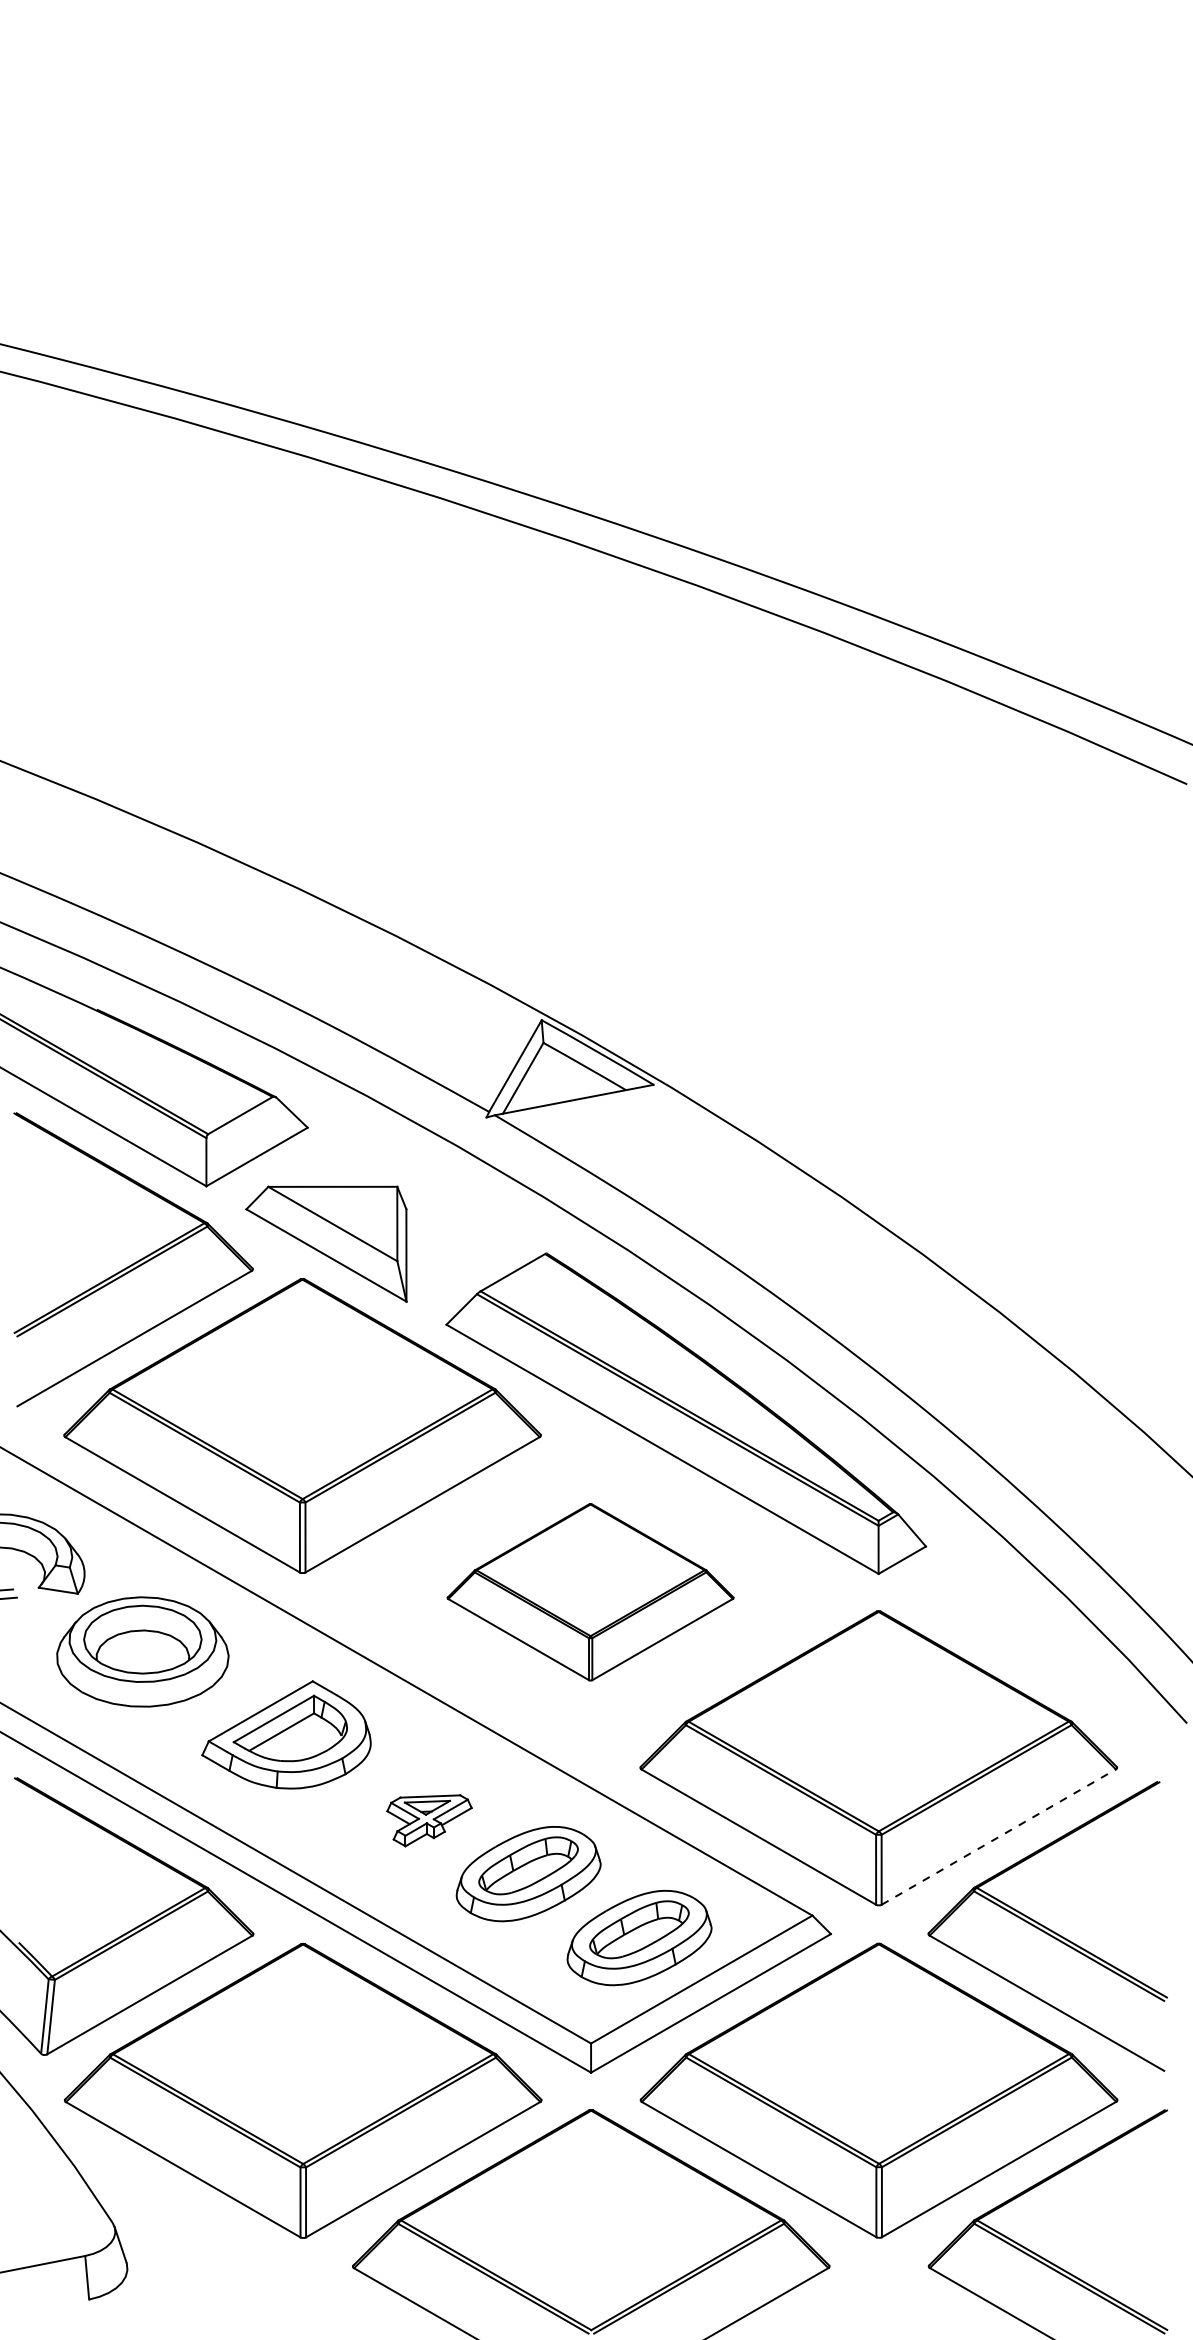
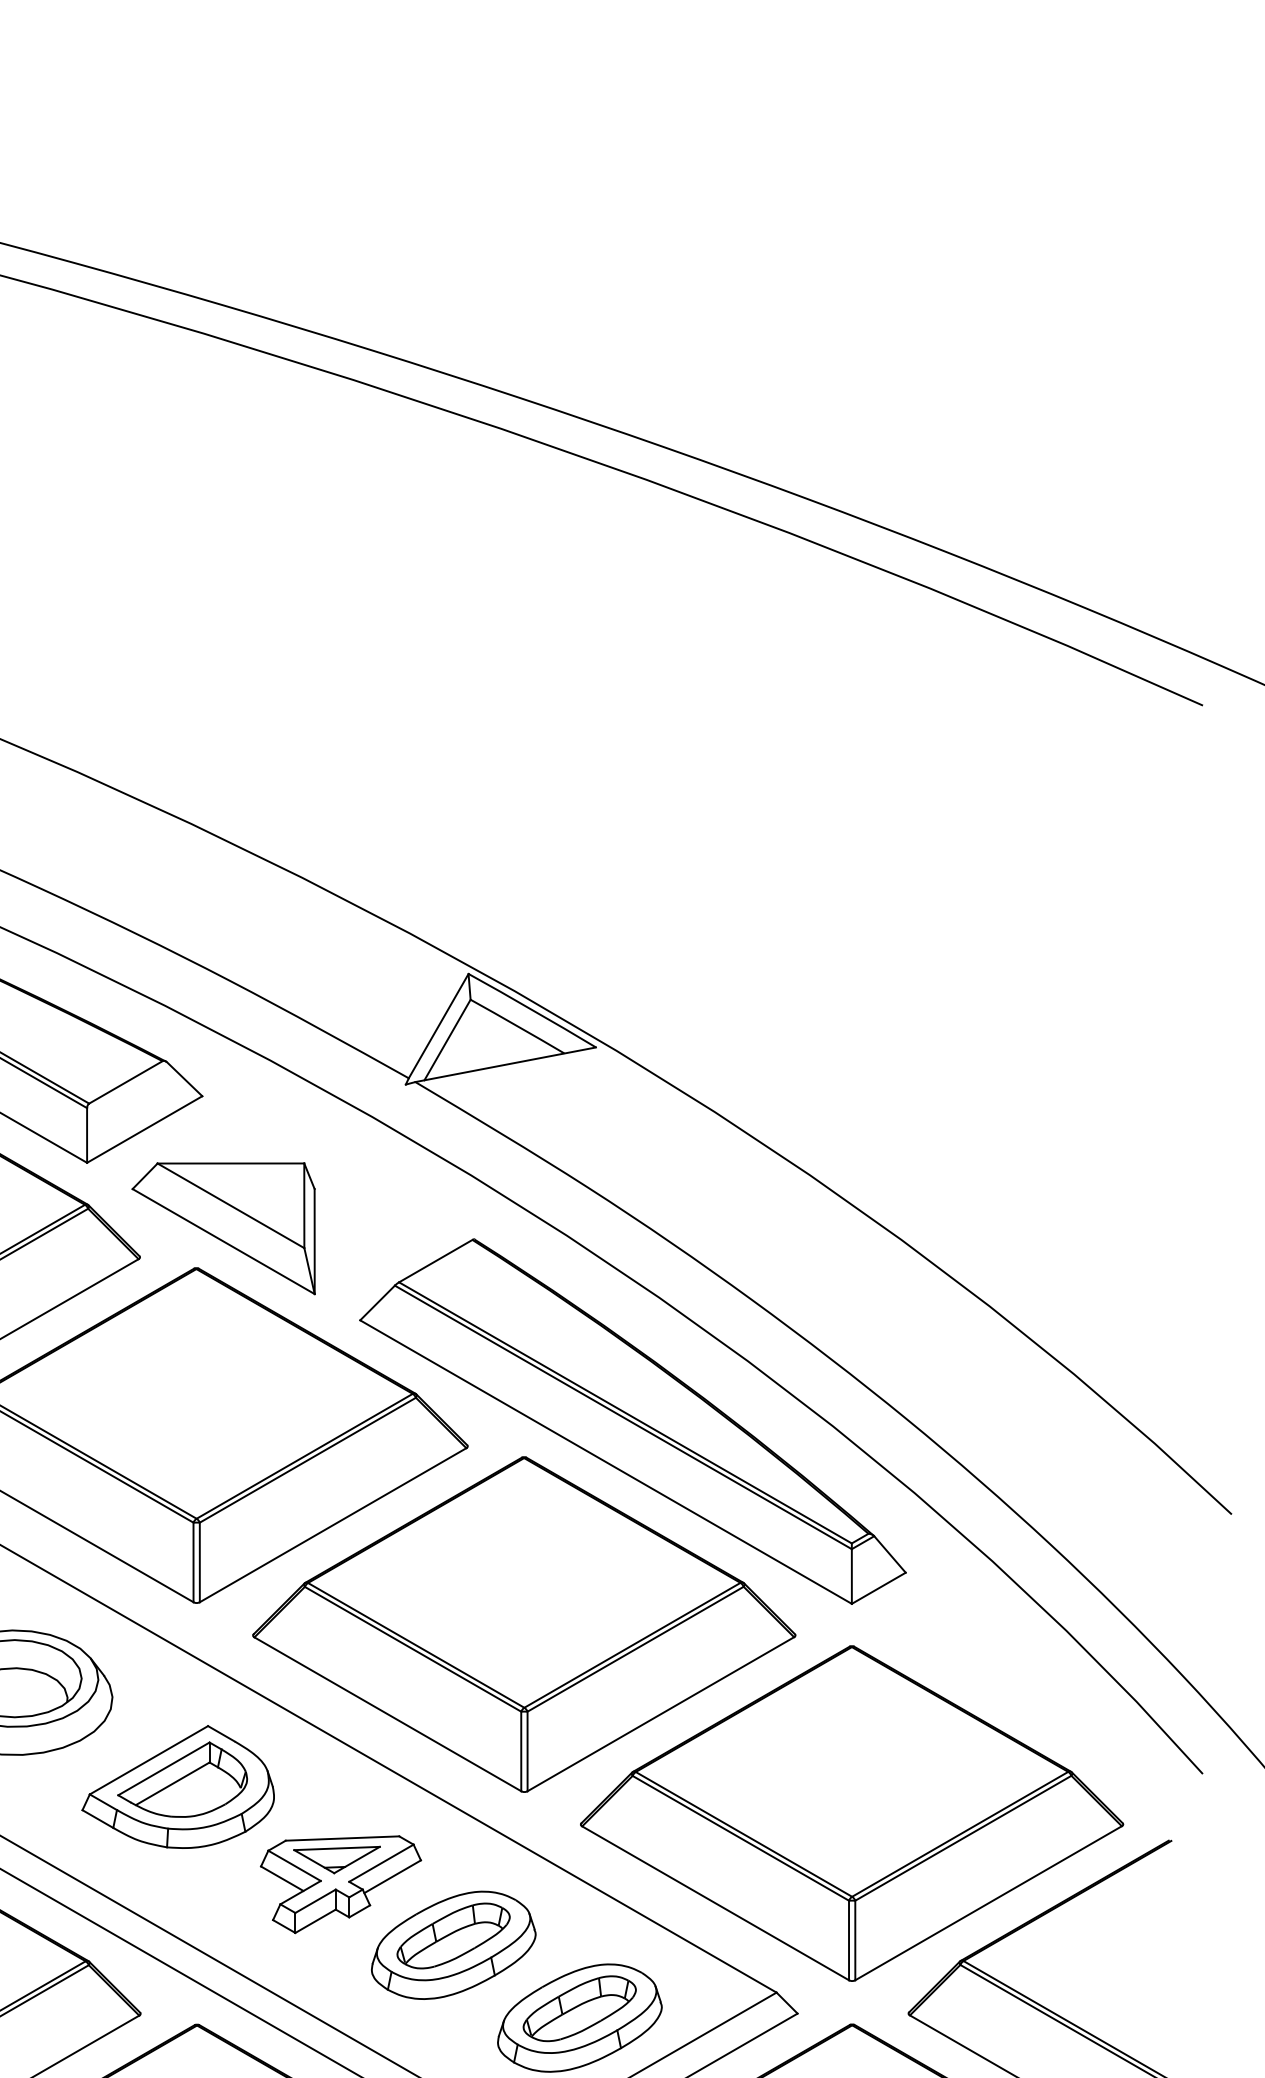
part: (590, 1592) -> (524, 1625), size x1.67
part: (429, 1820) -> (340, 1884), size x1.67
line: (999, 1836) -> (989, 1902), dashed -> solid

